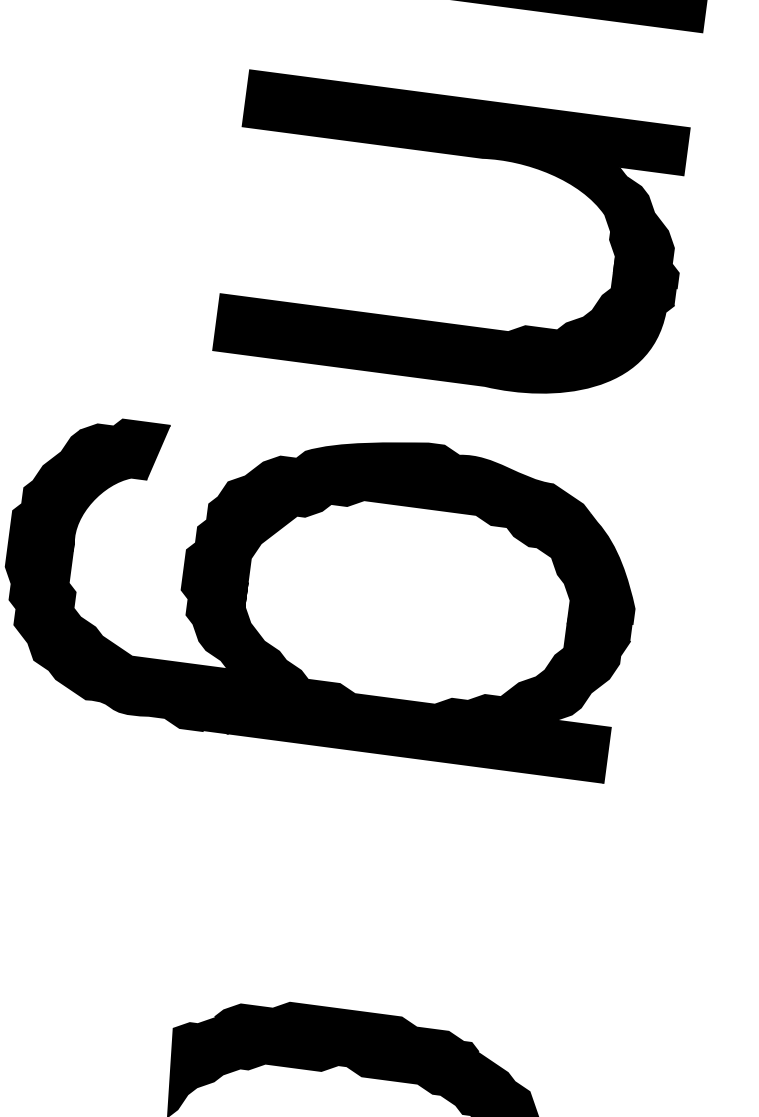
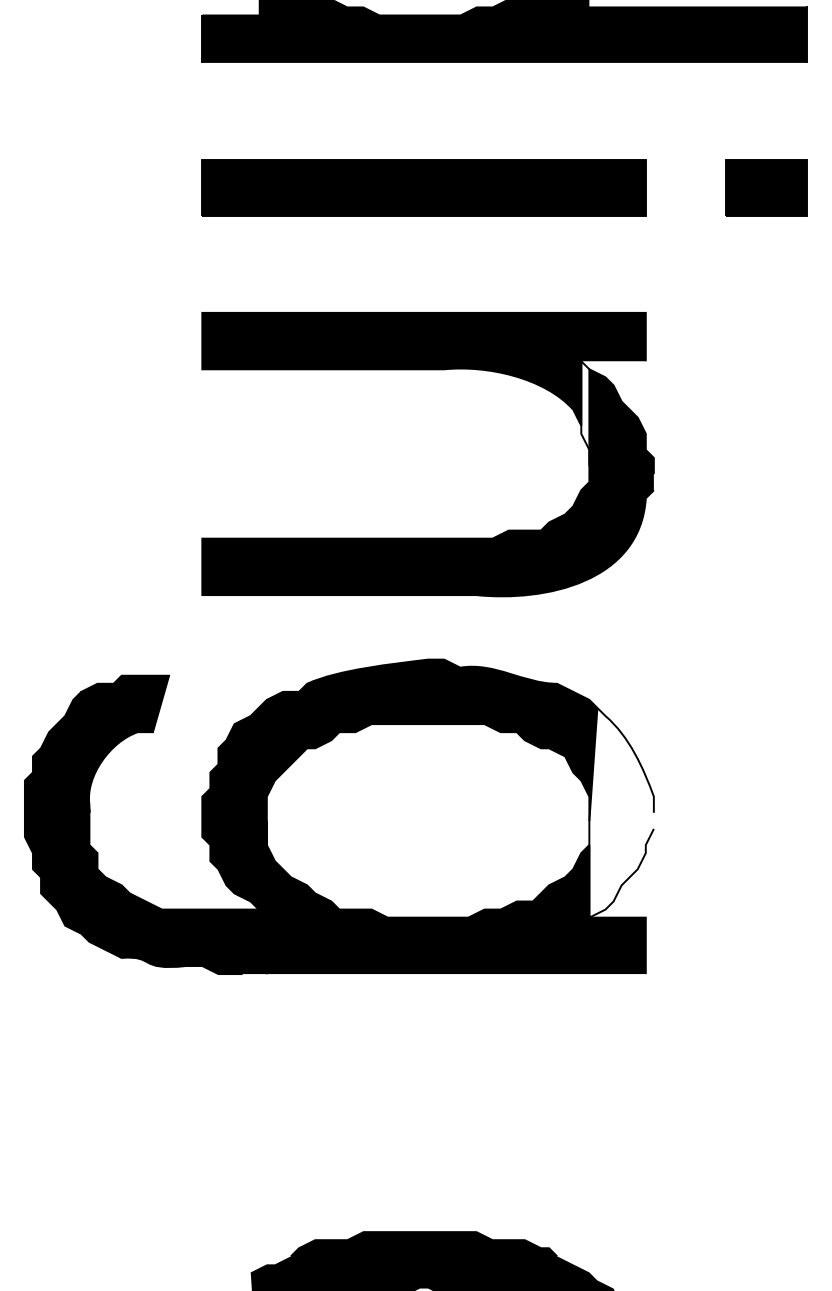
fill: (616, 220) -> (585, 413), removed
fill: (600, 620) -> (621, 812), removed

